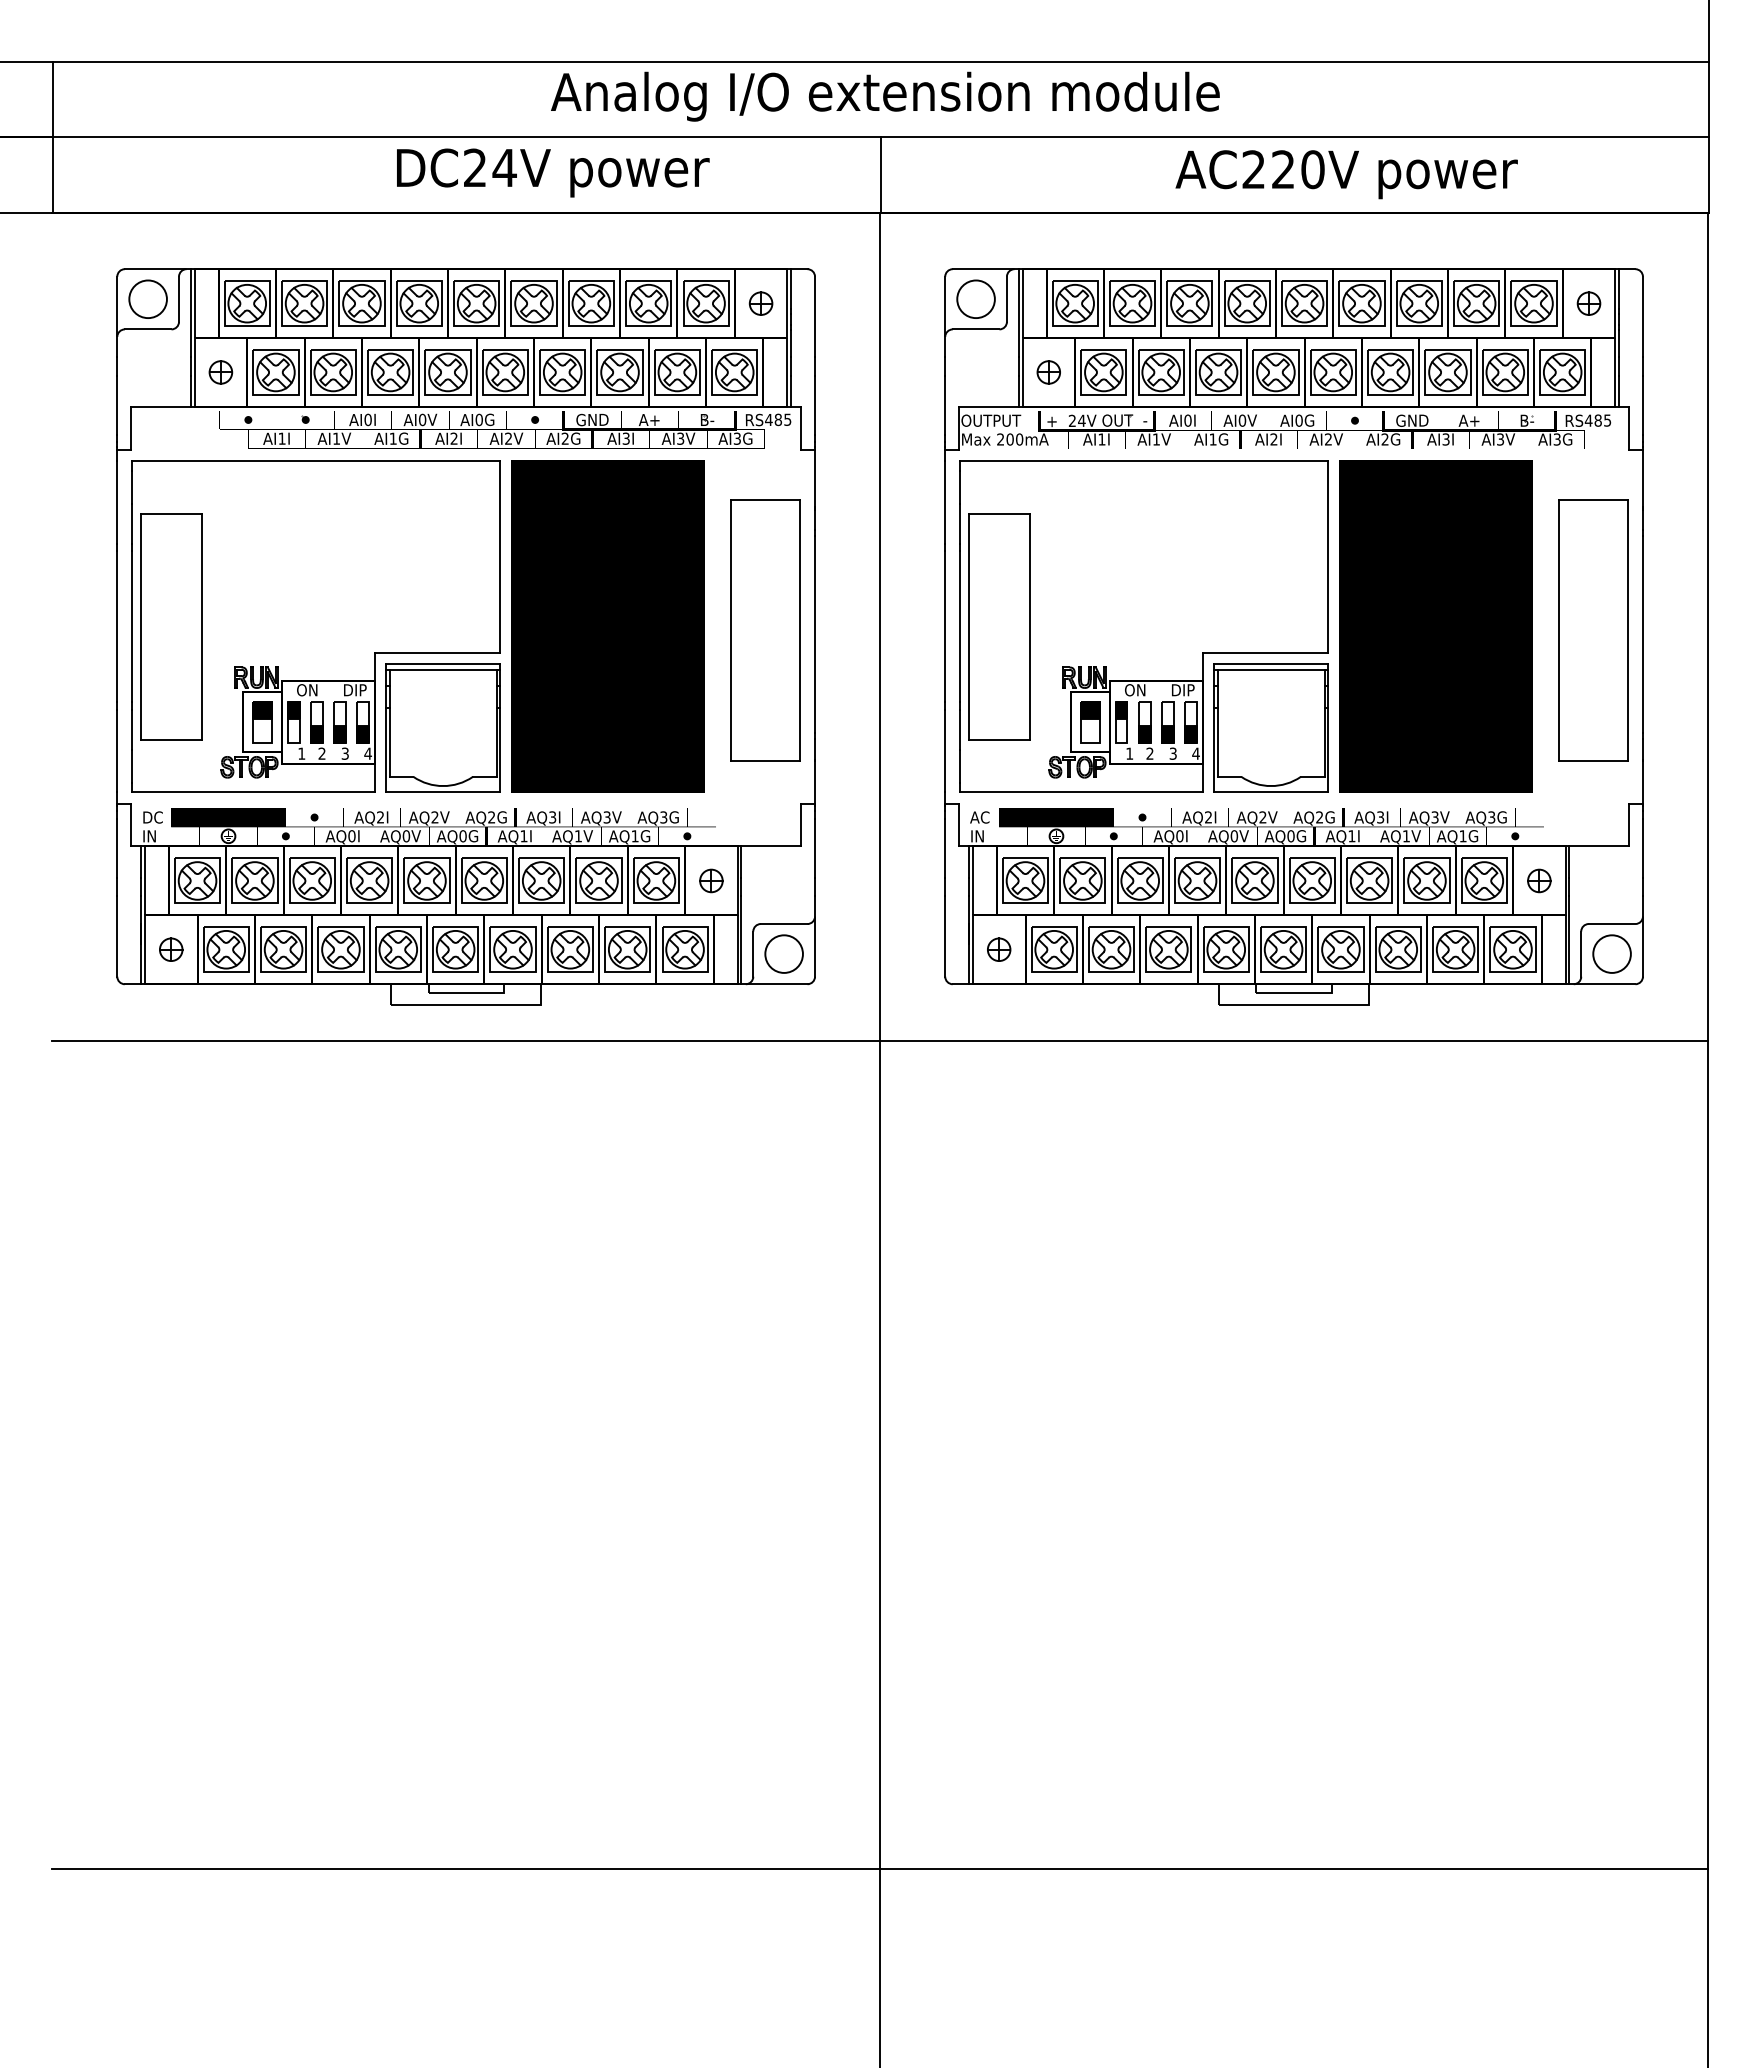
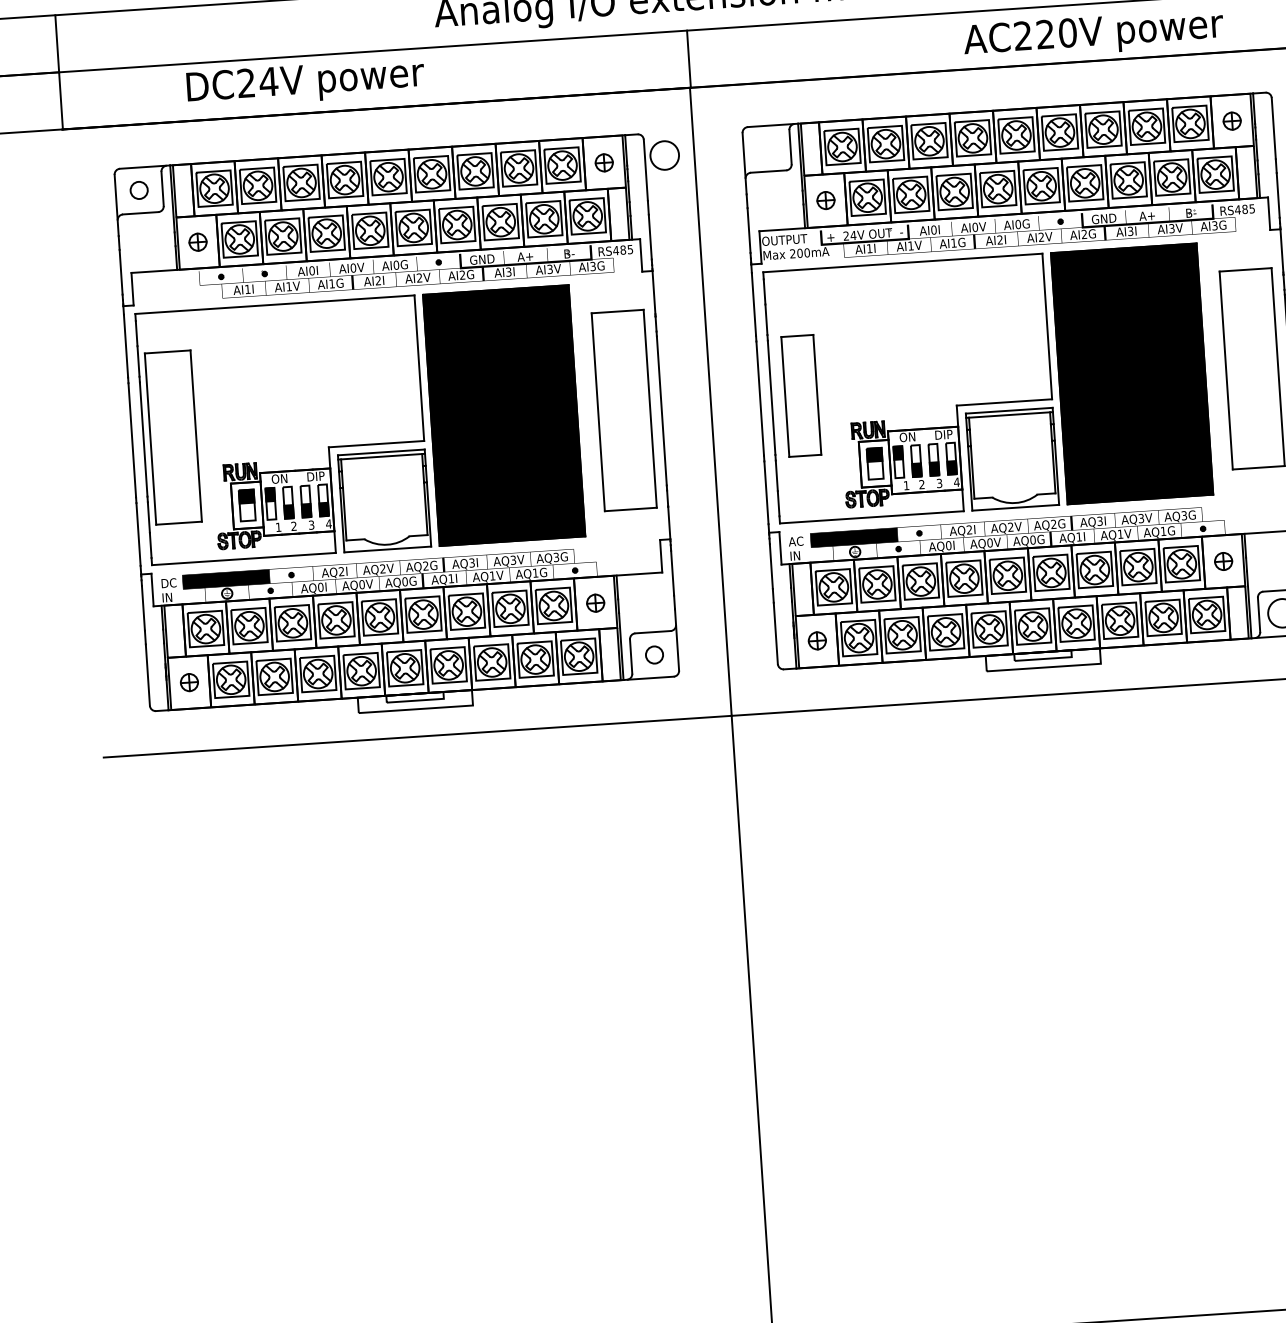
text: (553, 172) -> (305, 82), moved
text: (1346, 174) -> (1093, 35), moved
circle: (975, 298) -> (664, 154), moved
circle: (147, 299) -> (138, 190), size x0.6
part: (999, 626) -> (801, 395), size x0.7
circle: (783, 953) -> (654, 654), size x0.6

